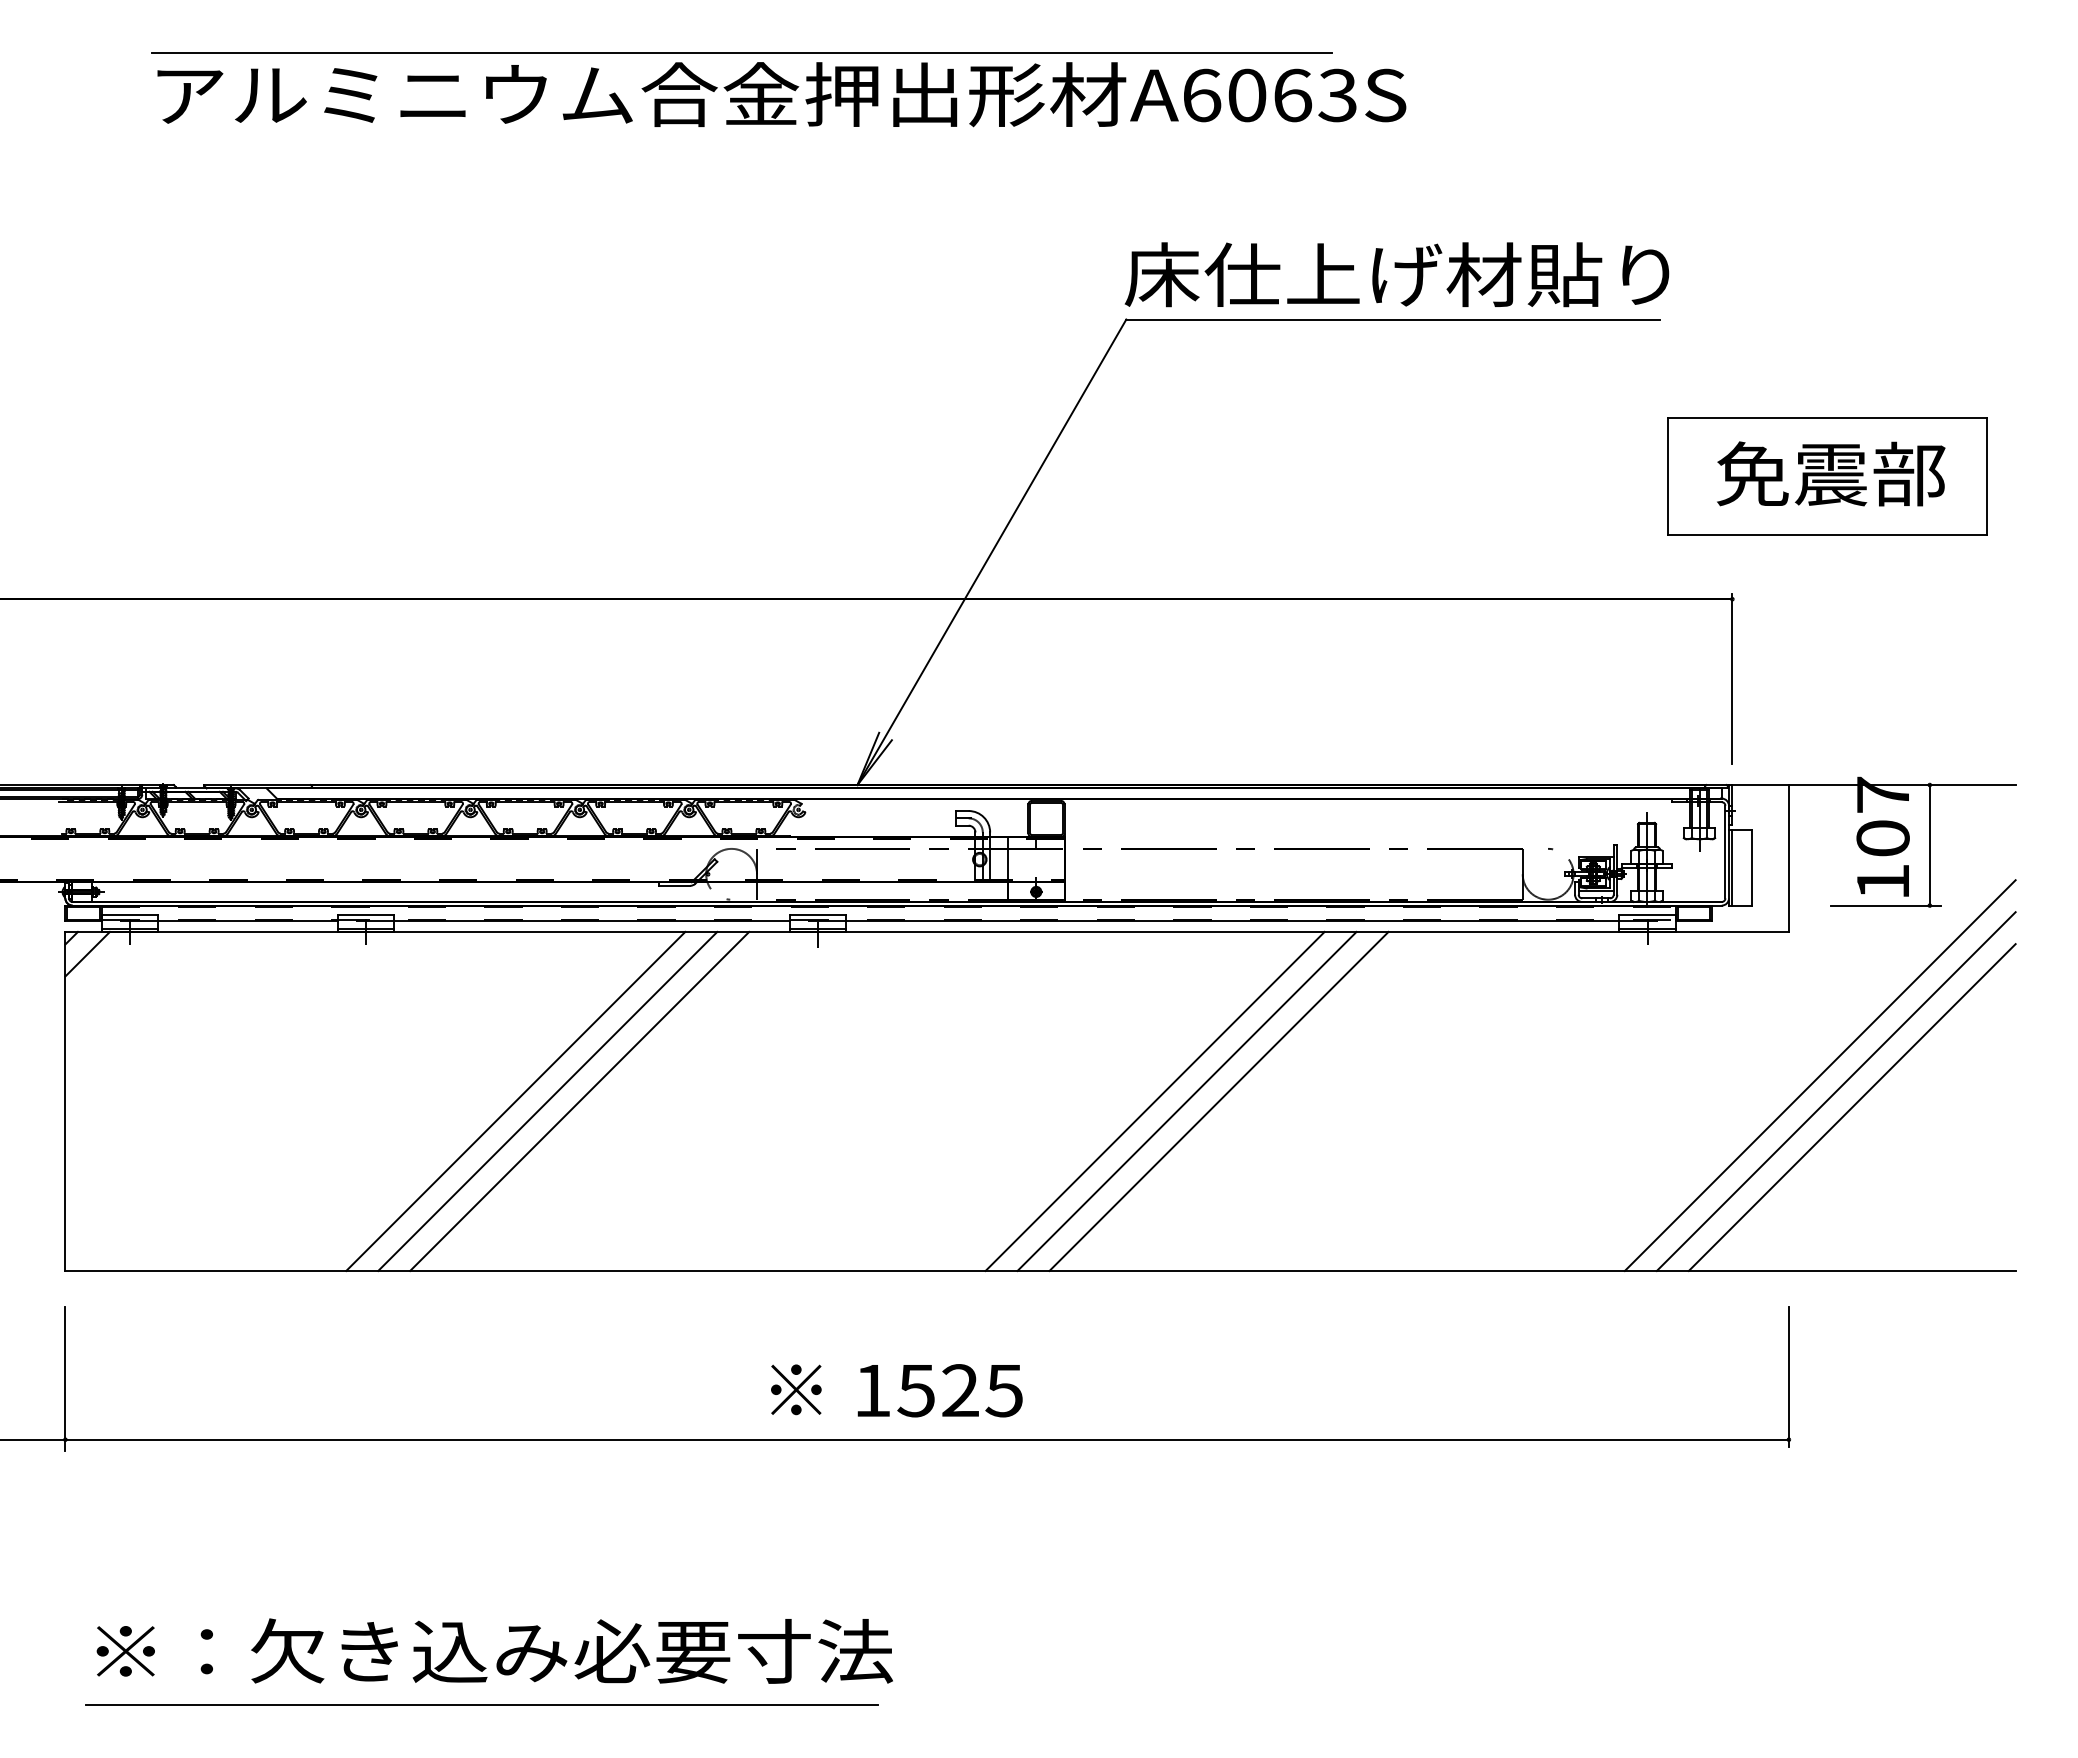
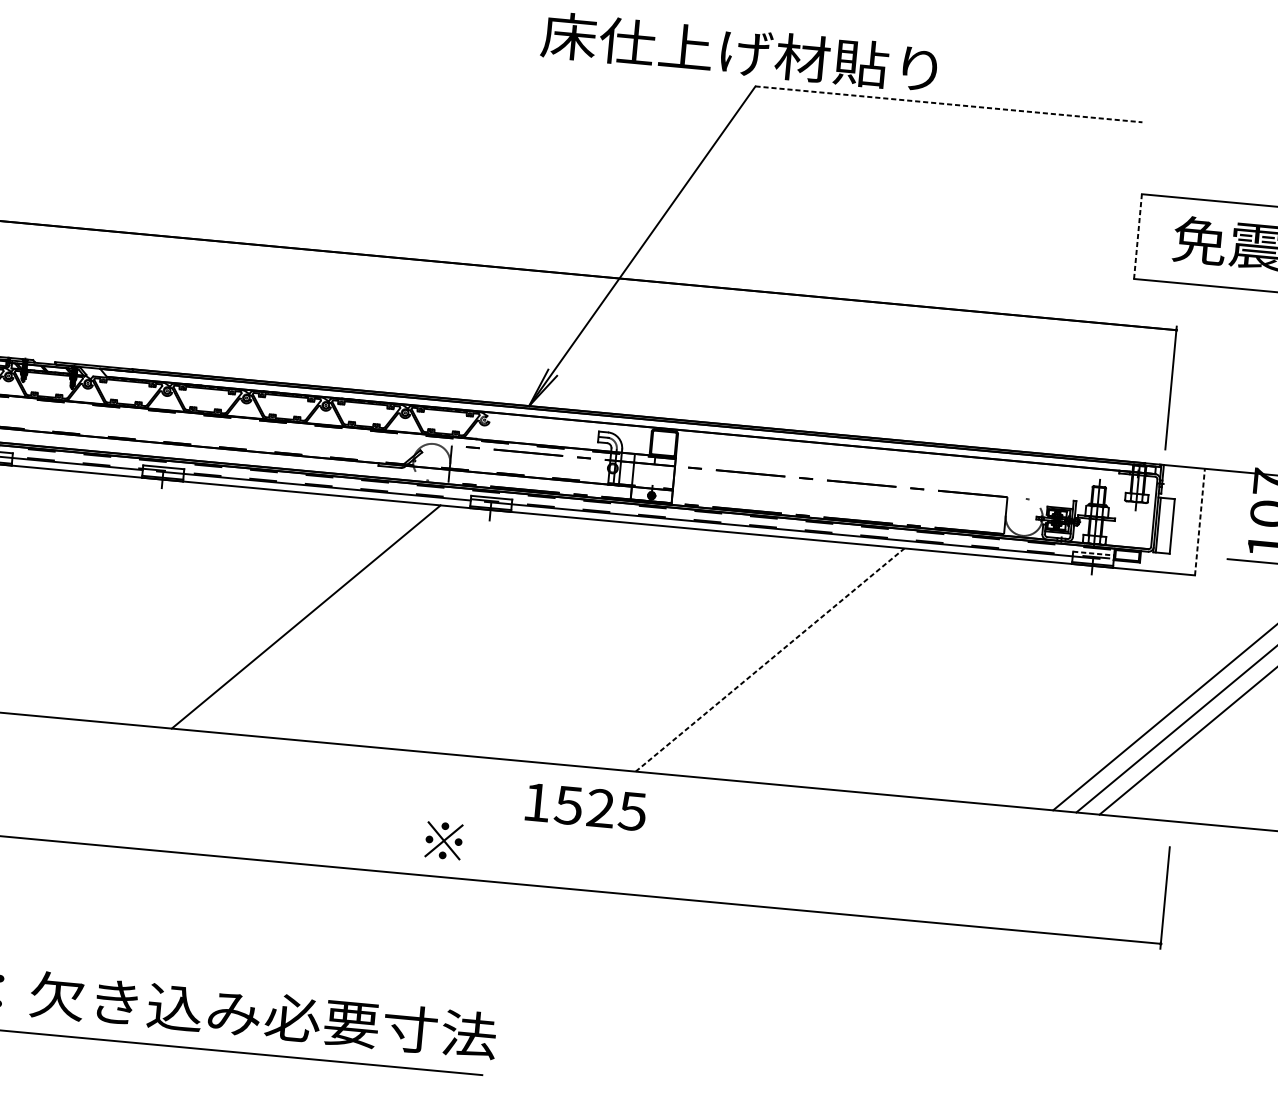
text: (1396, 274) -> (739, 51), moved
line: (1392, 319) -> (948, 104), solid -> dashed
line: (1668, 475) -> (1138, 236), solid -> dashed
line: (1788, 857) -> (1199, 521), solid -> dashed
line: (1648, 914) -> (1094, 553), solid -> dashed
line: (515, 1100) -> (259, 611), removed
line: (547, 1100) -> (282, 614), removed
line: (1154, 1100) -> (723, 654), removed
line: (1186, 1100) -> (746, 657), removed
line: (1219, 1101) -> (770, 660), solid -> dashed
text: (939, 1390) -> (585, 806), moved

